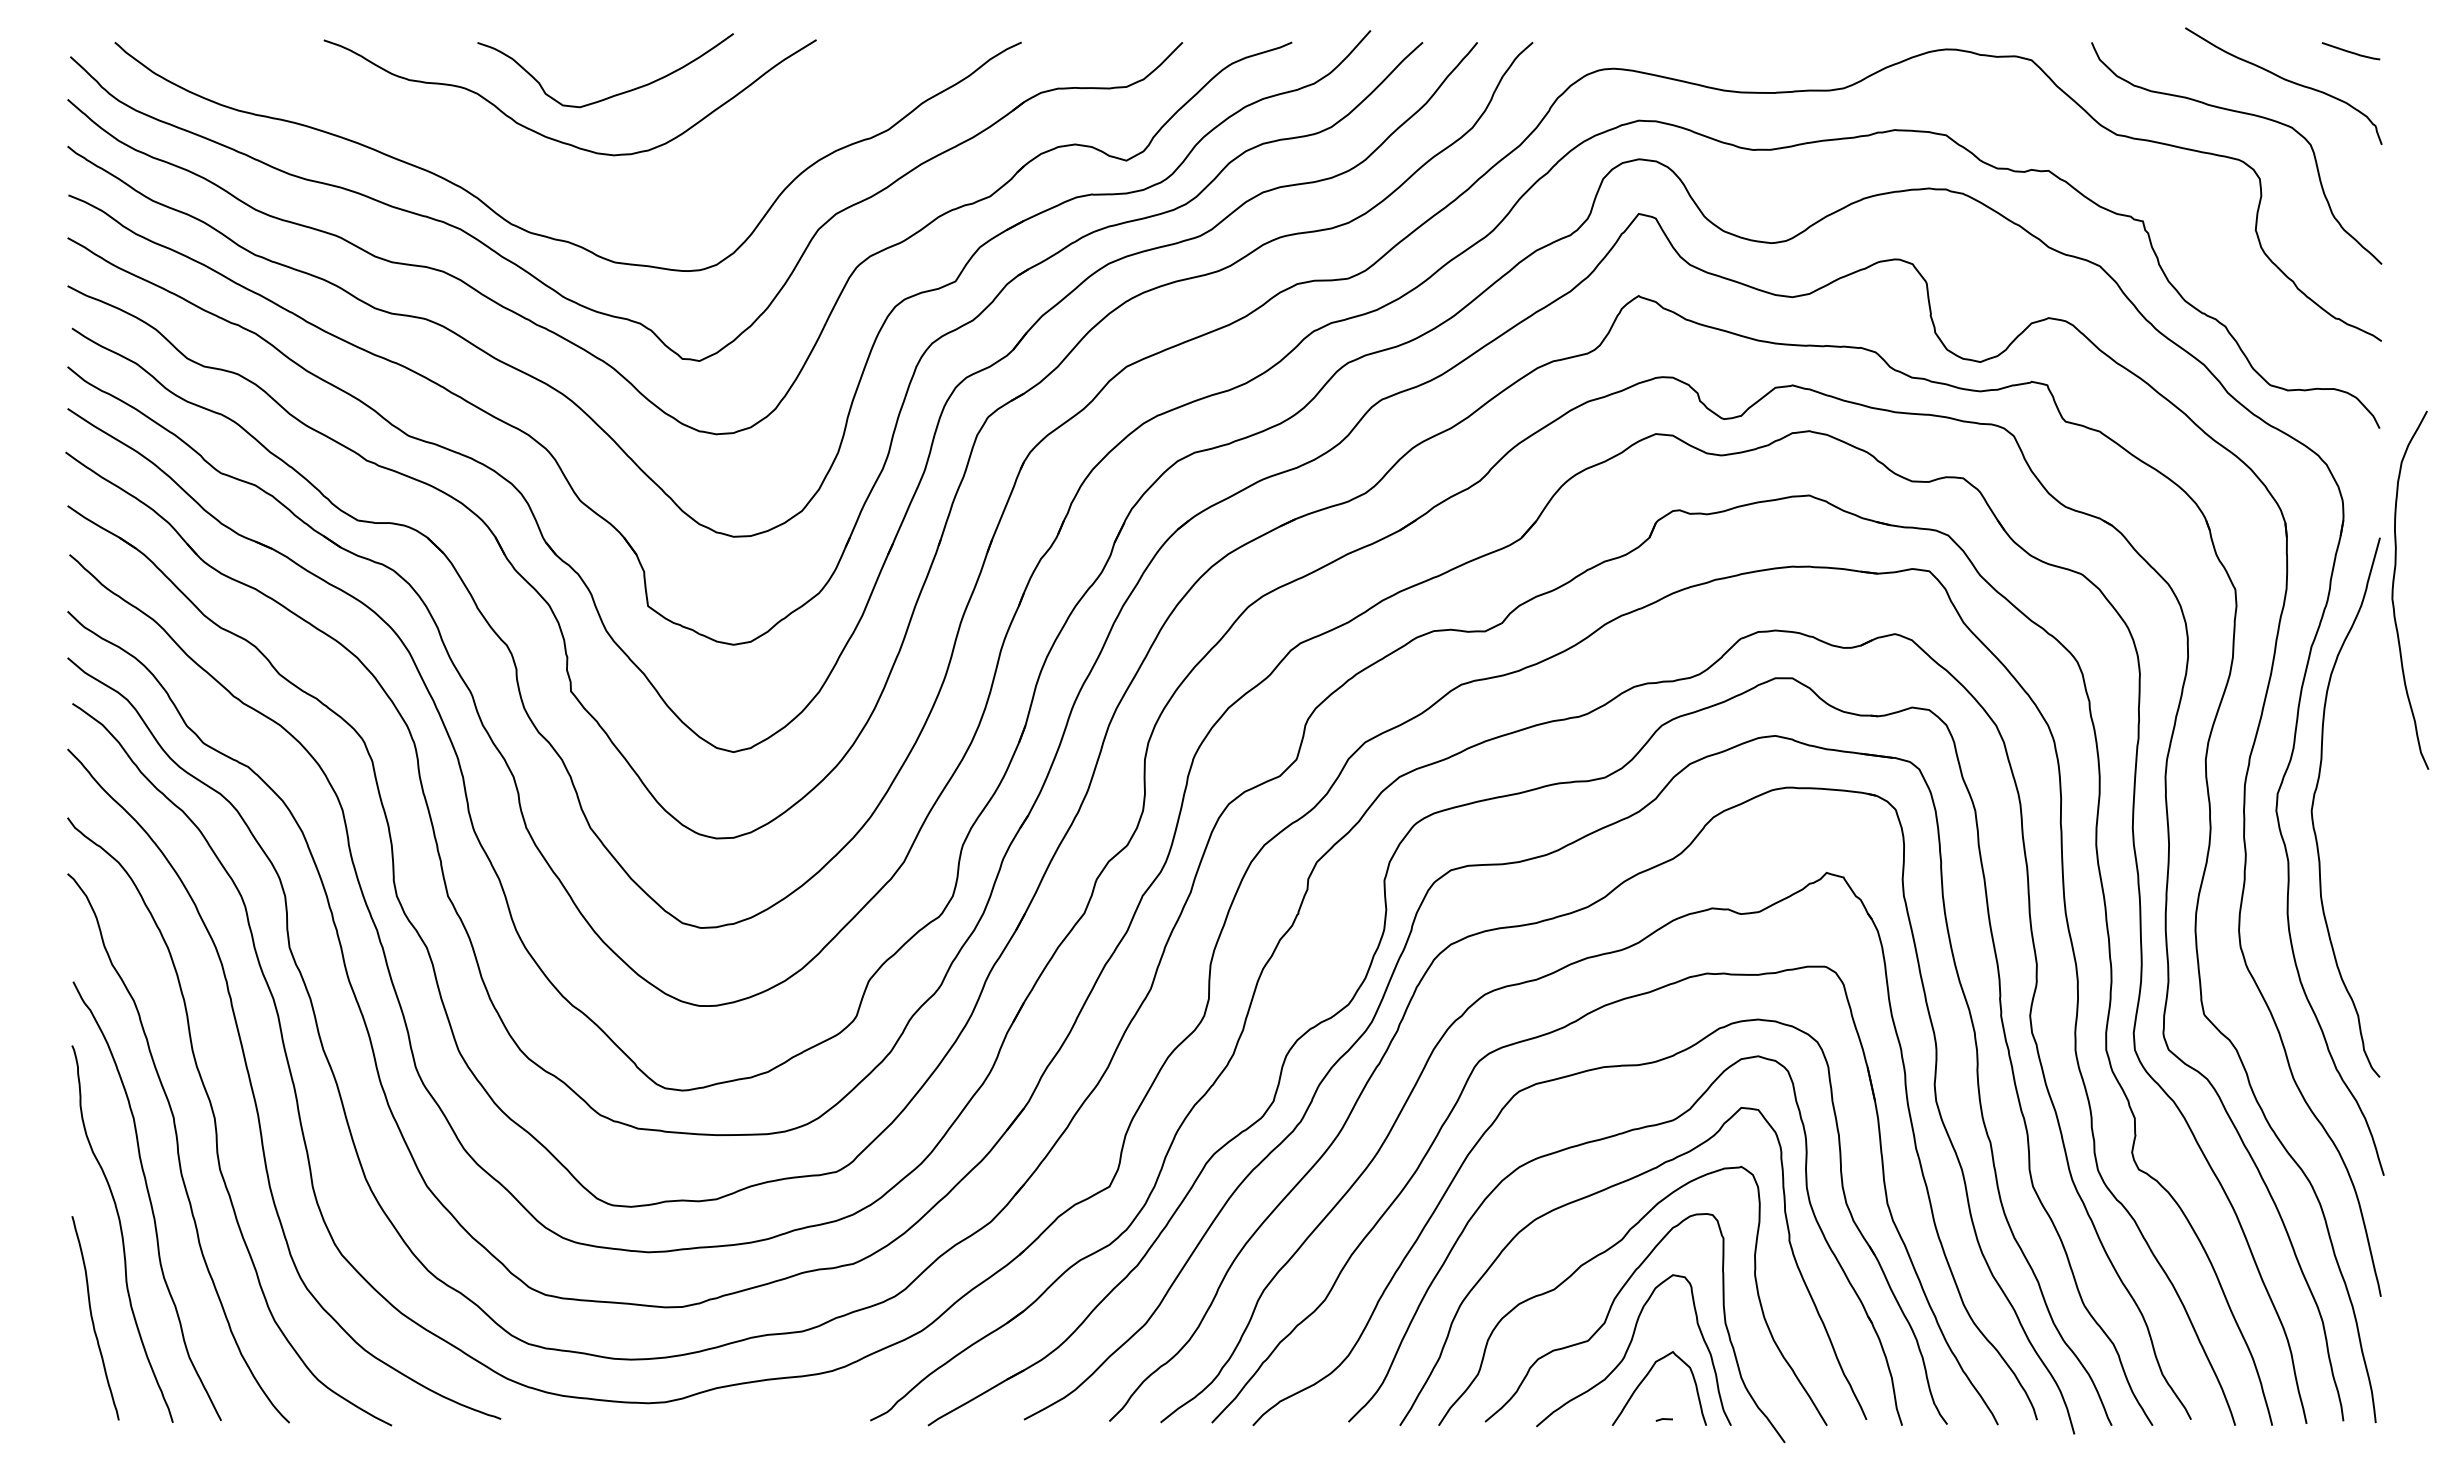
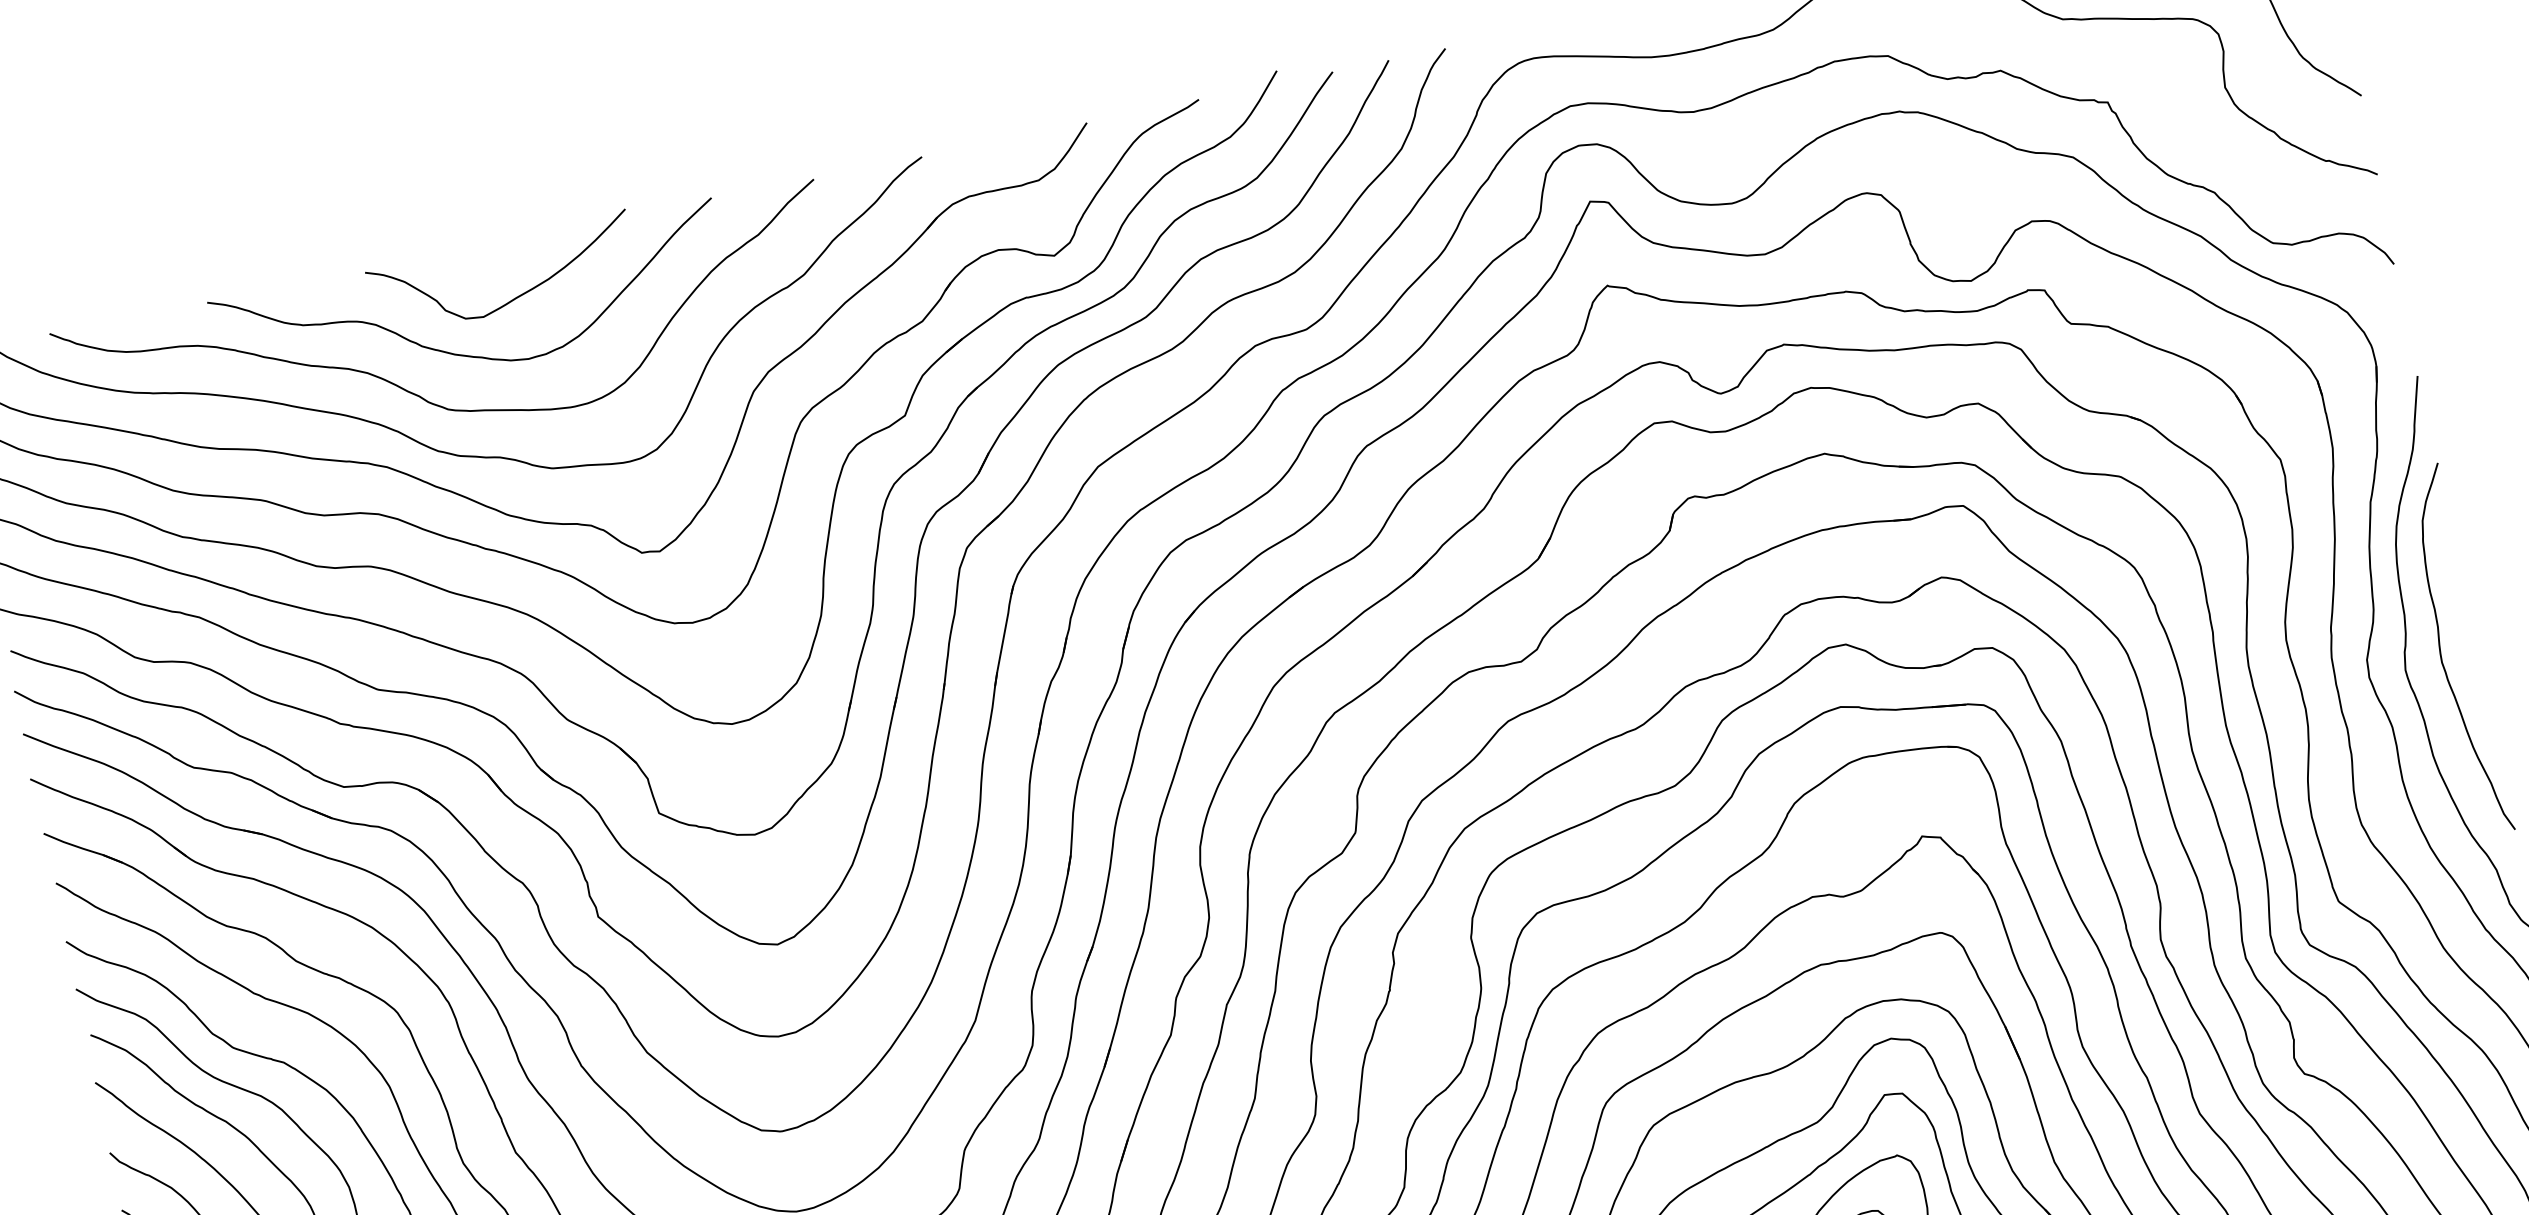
curve: (505, 168) -> (420, 395), added
curve: (2393, 589) -> (2441, 652), moved

